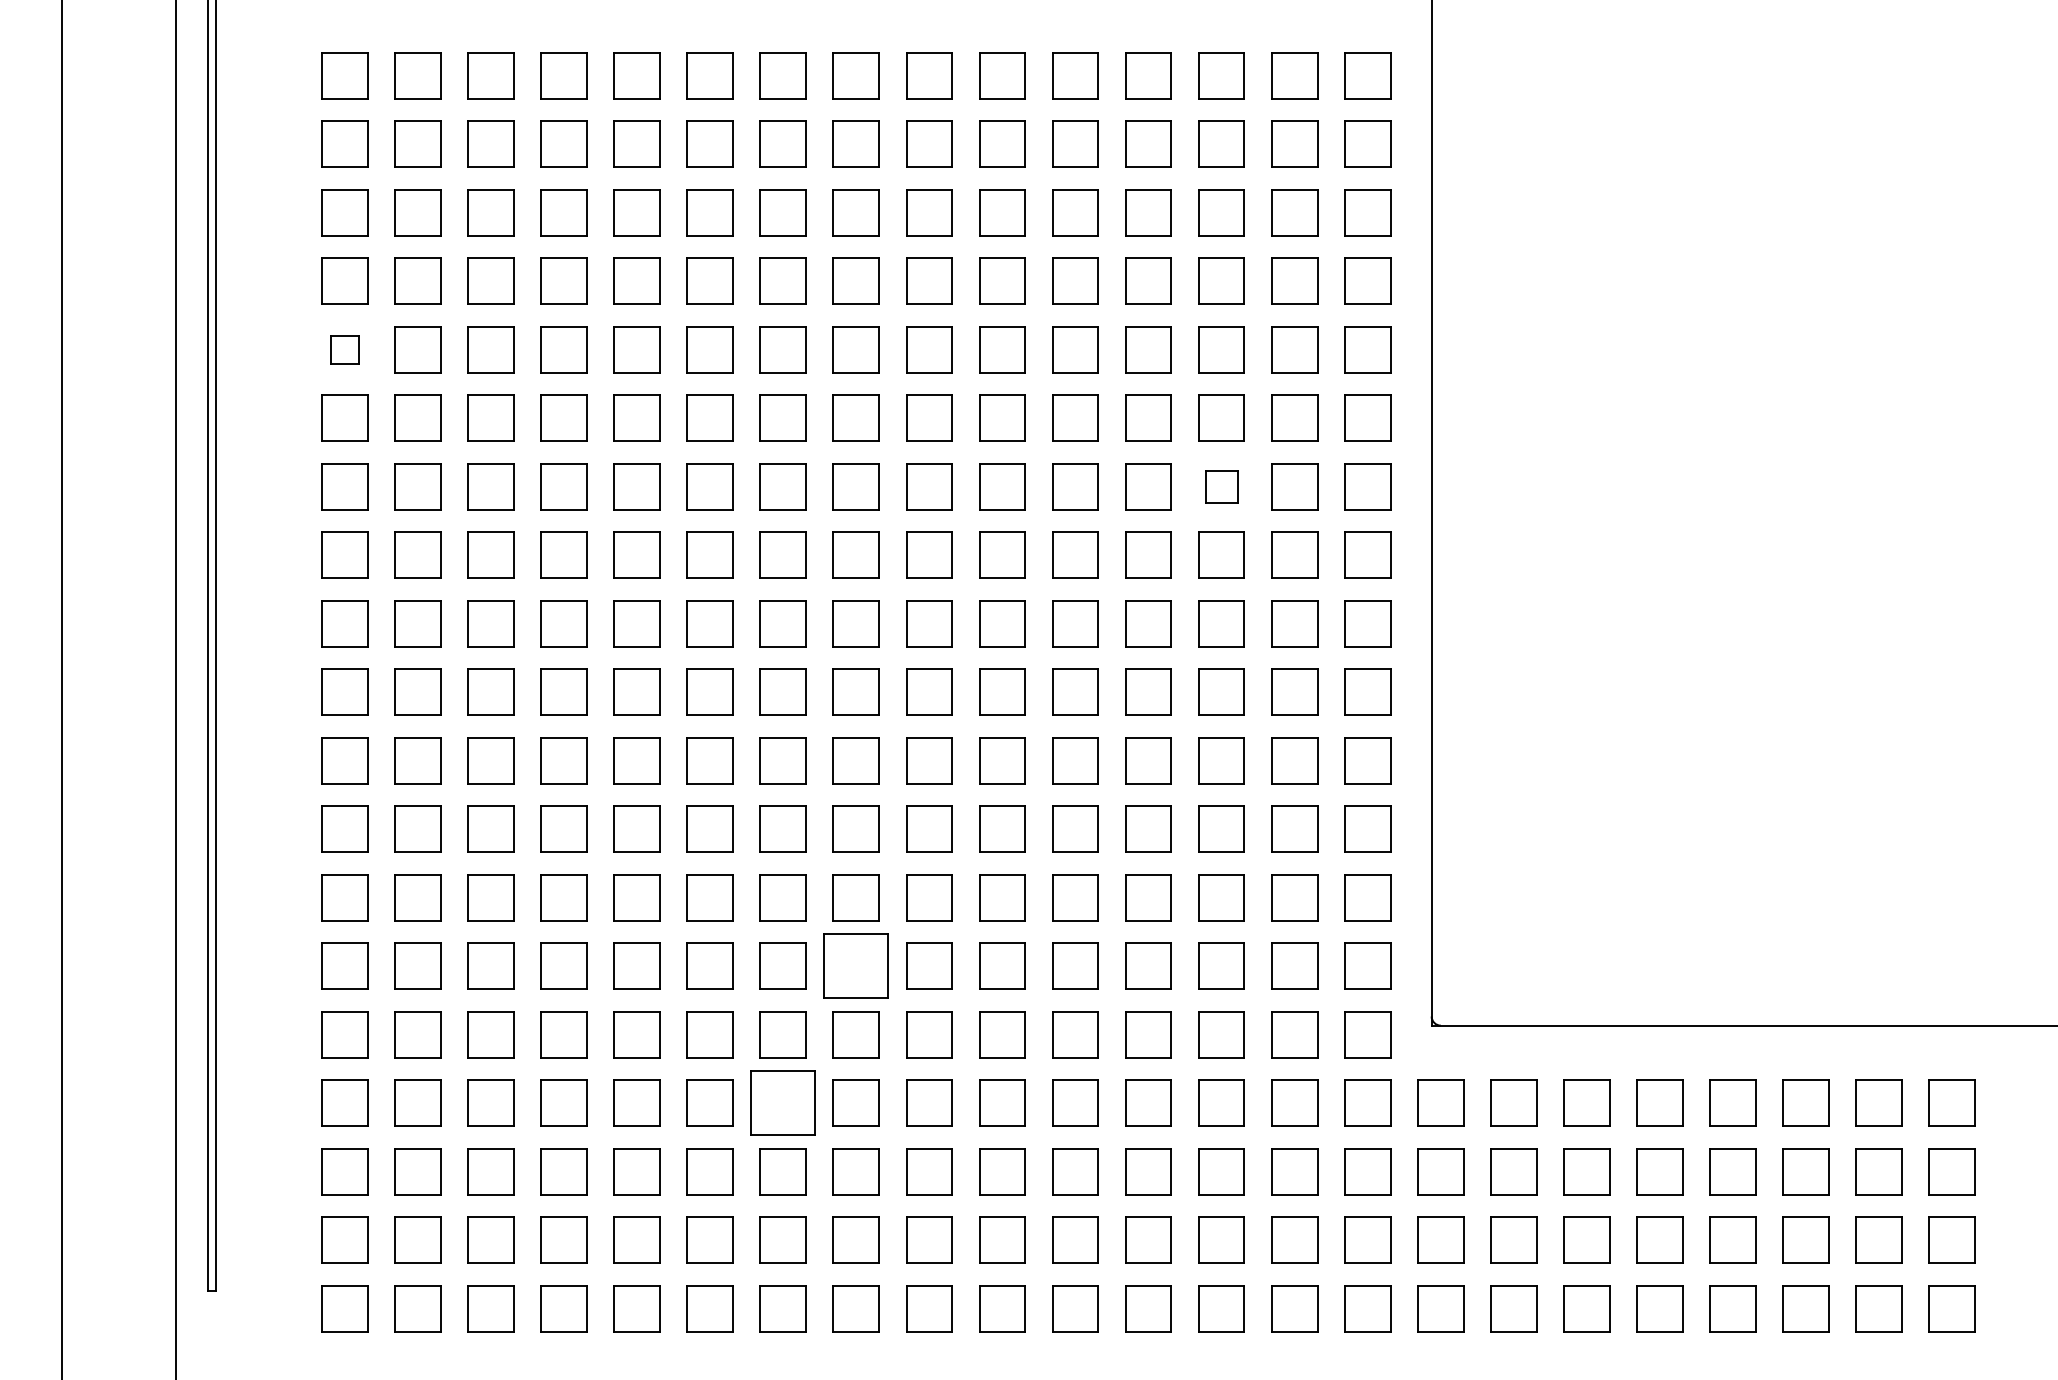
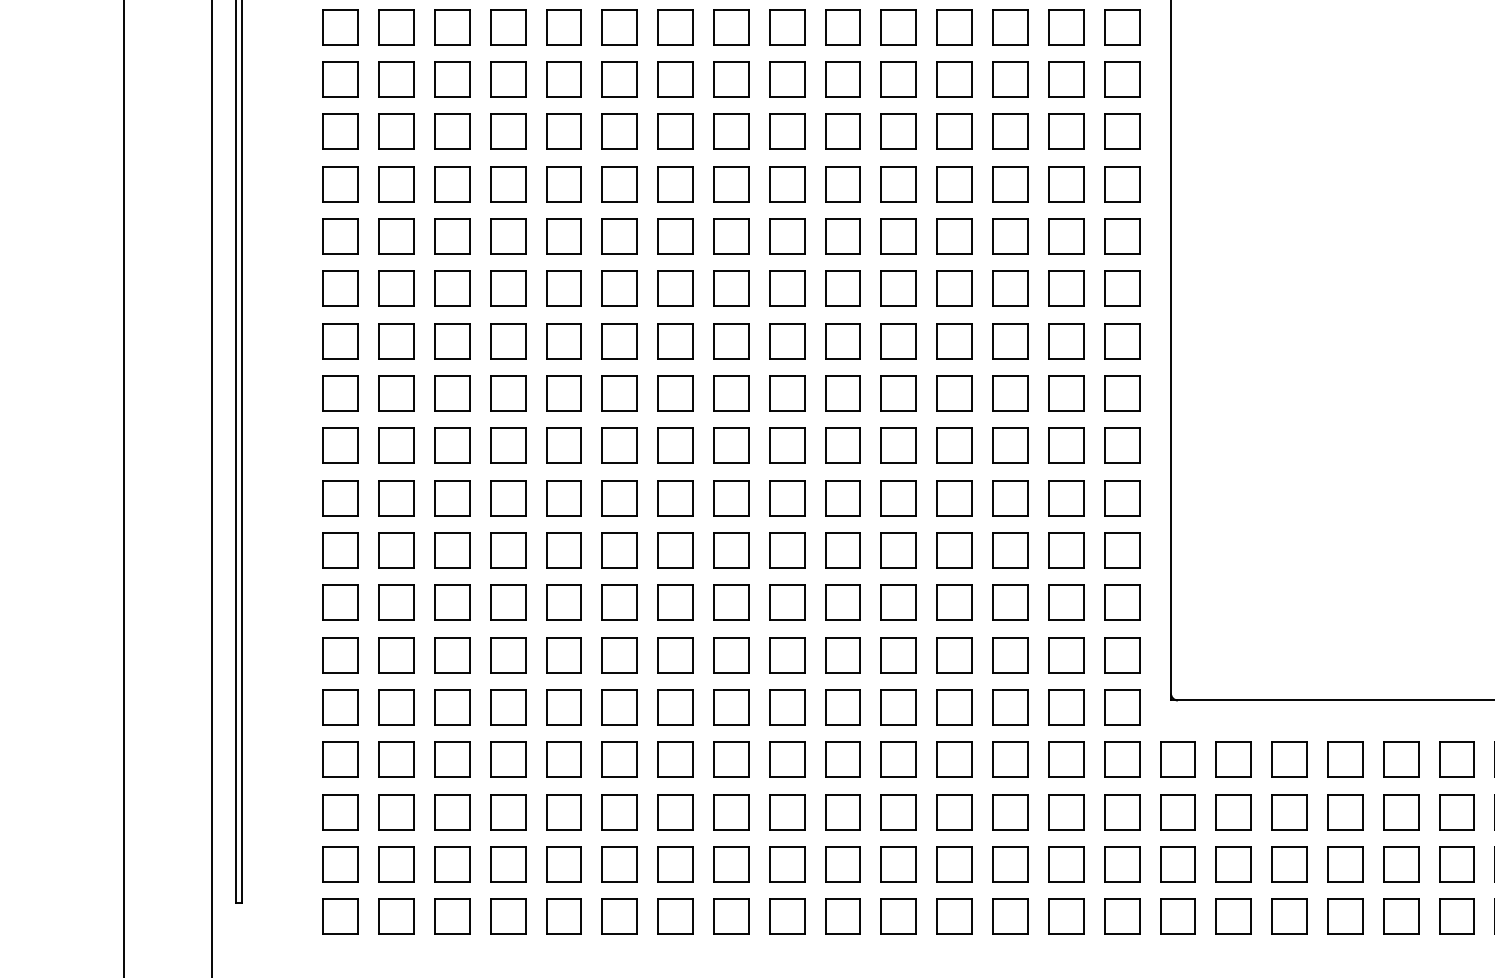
part: (344, 349) -> (340, 183), size x1.67
part: (1221, 486) -> (1010, 288), size x1.43
part: (855, 965) -> (730, 654), size x0.71
part: (782, 1102) -> (675, 759), size x0.71

